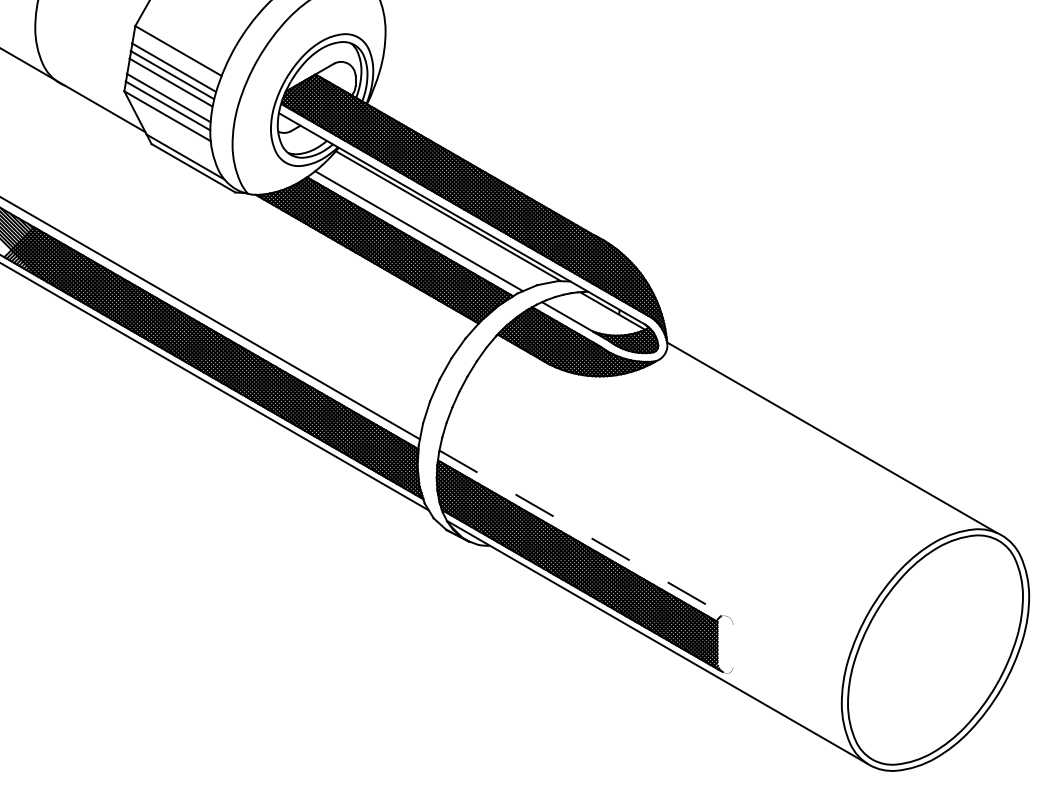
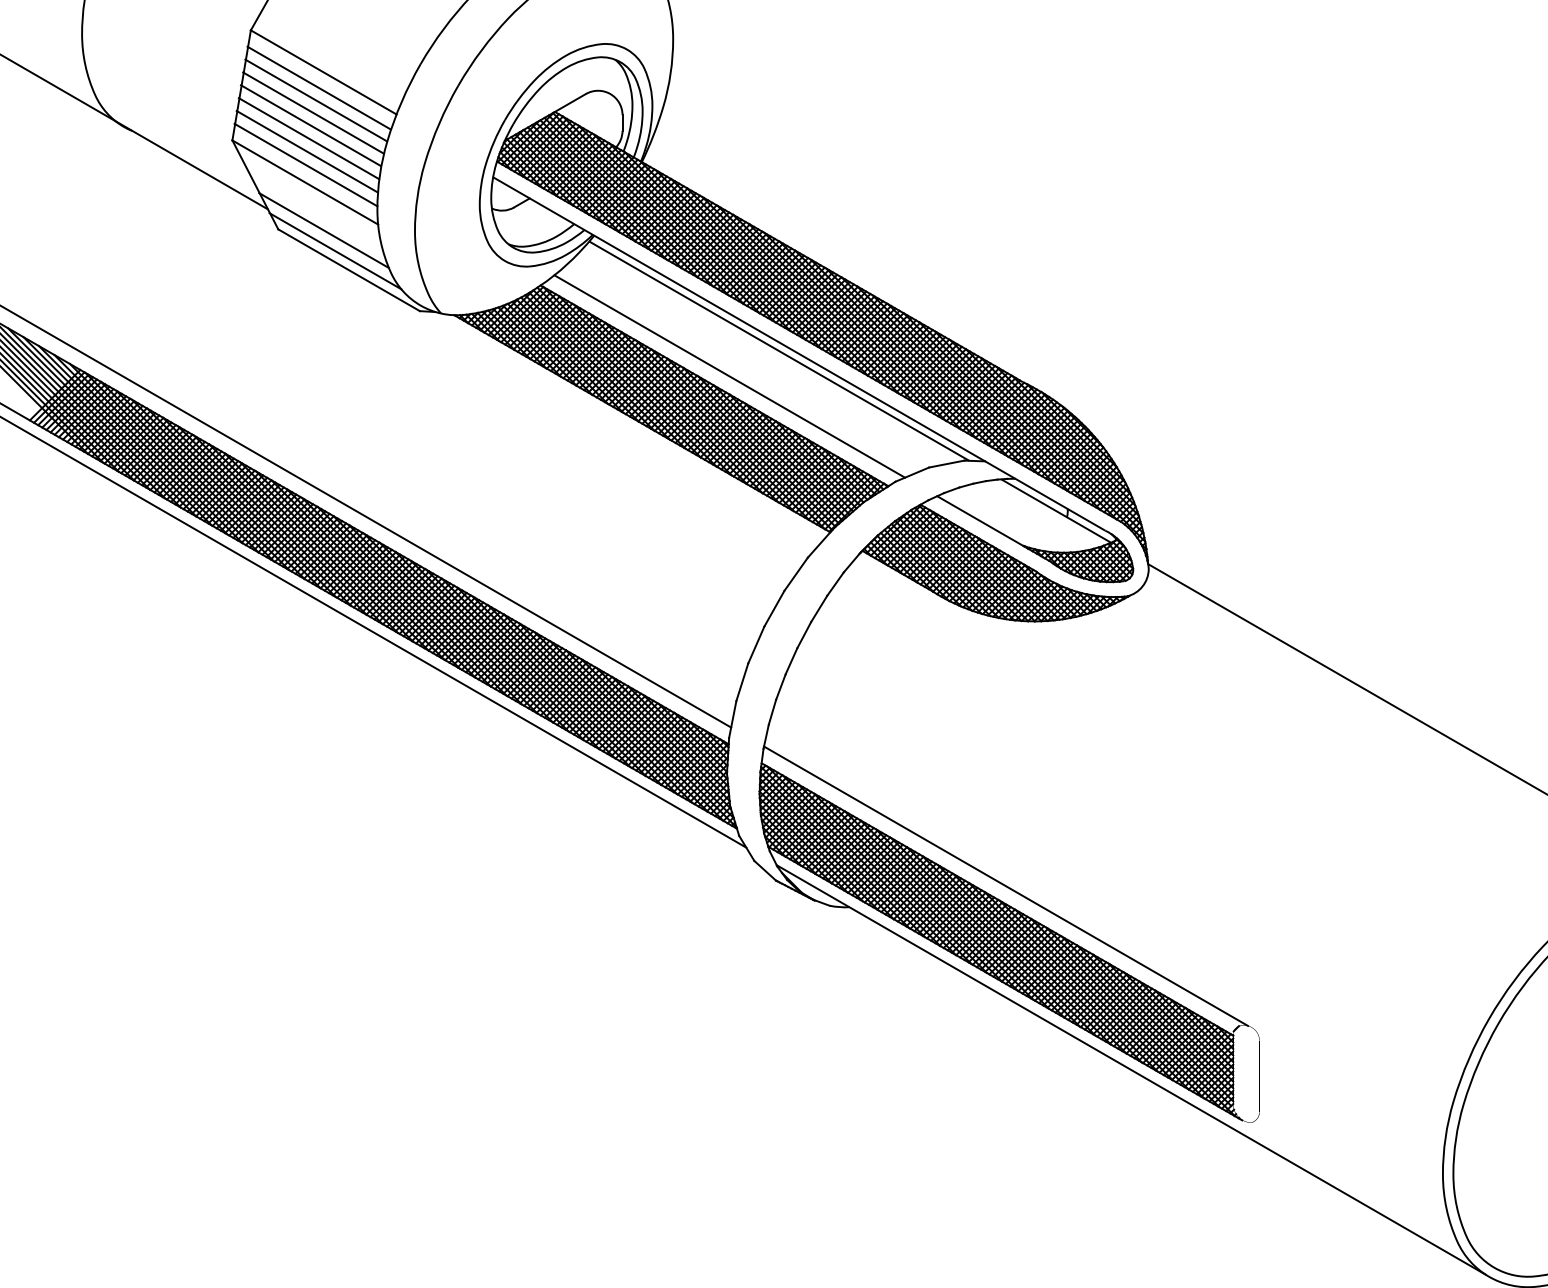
line: (175, 59) -> (318, 86), added
line: (169, 90) -> (308, 139), added
line: (178, 144) -> (323, 230), added
line: (582, 533) -> (1005, 886), dashed -> solid

